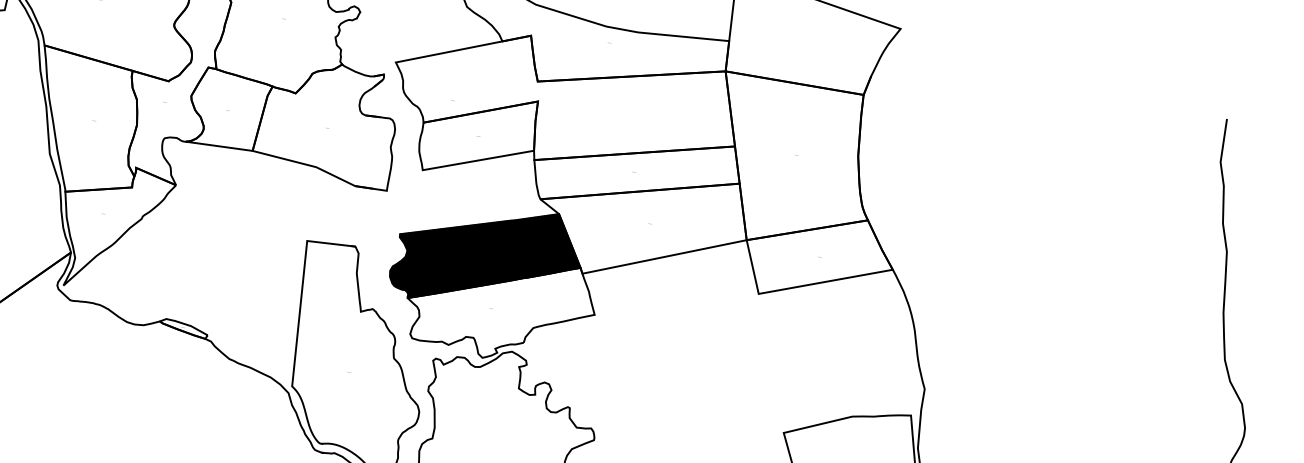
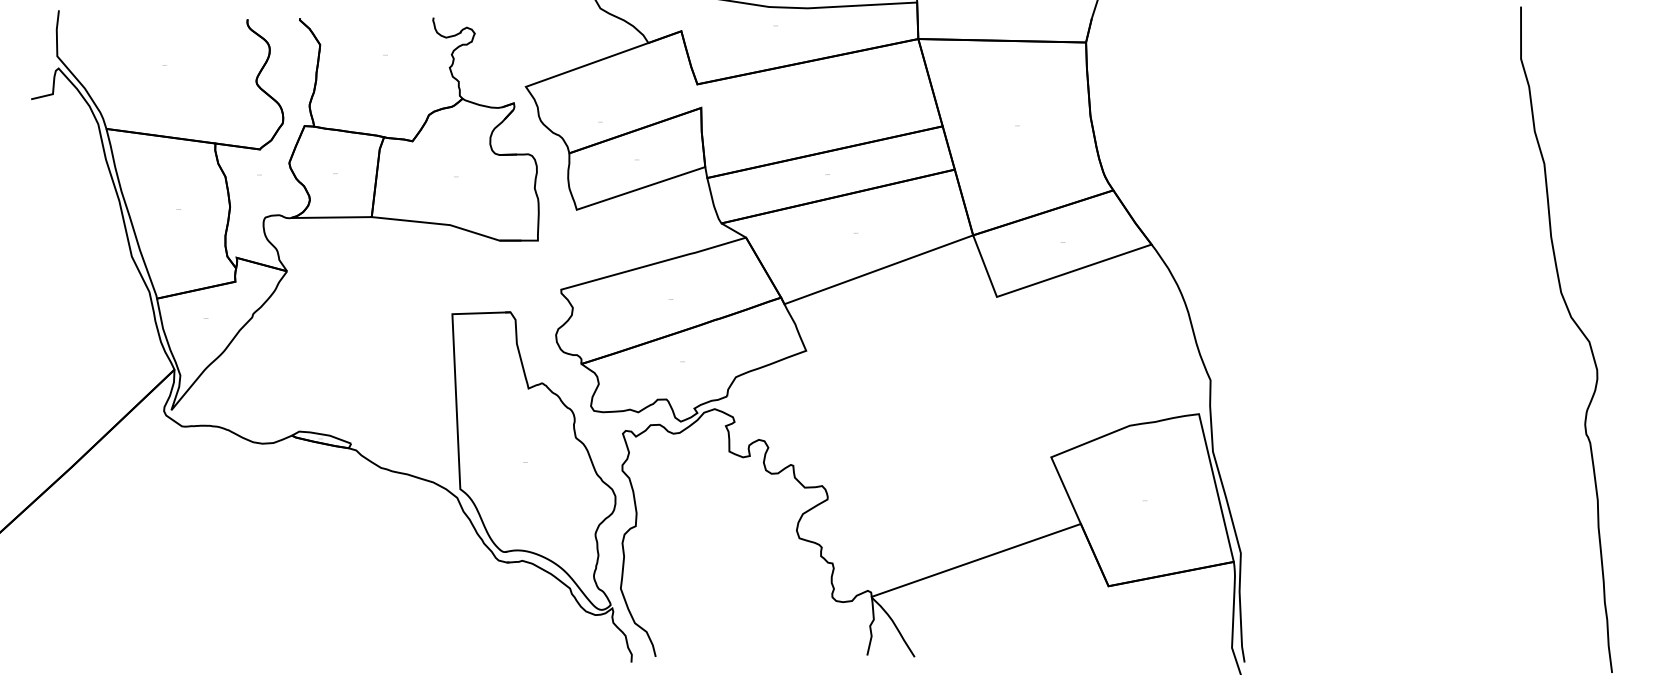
hatch: (487, 256) -> (668, 300), removed

